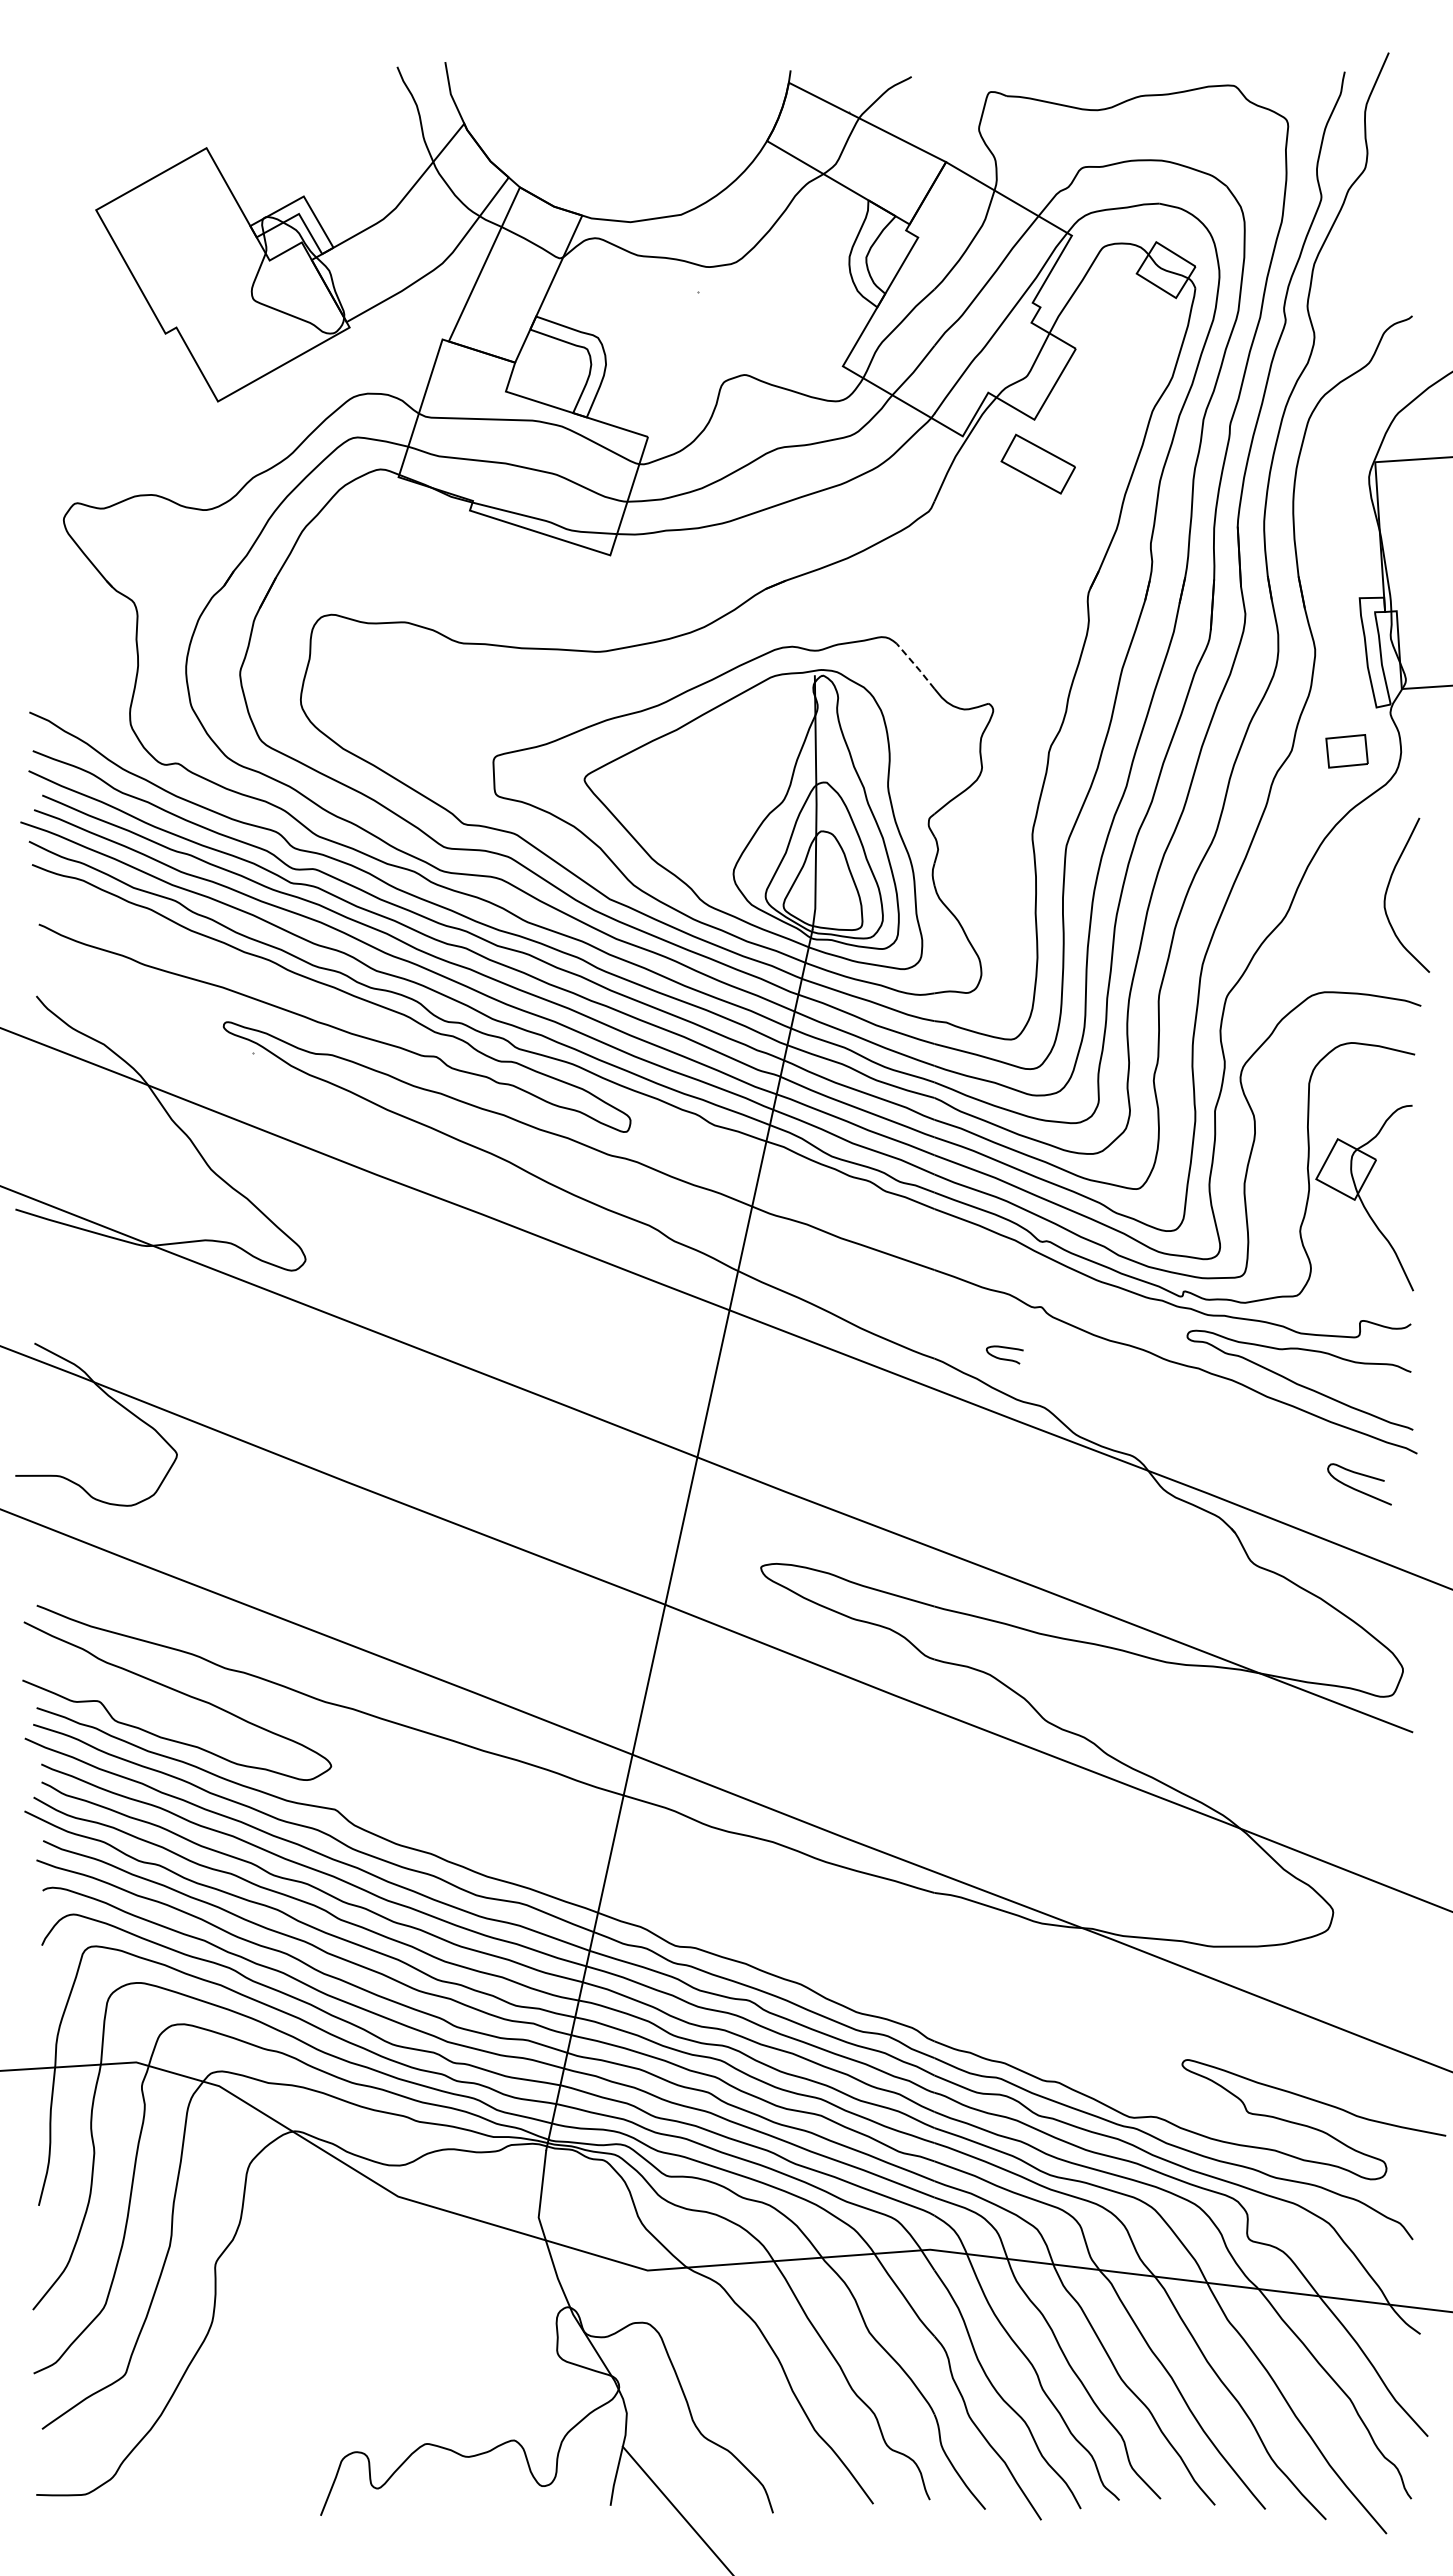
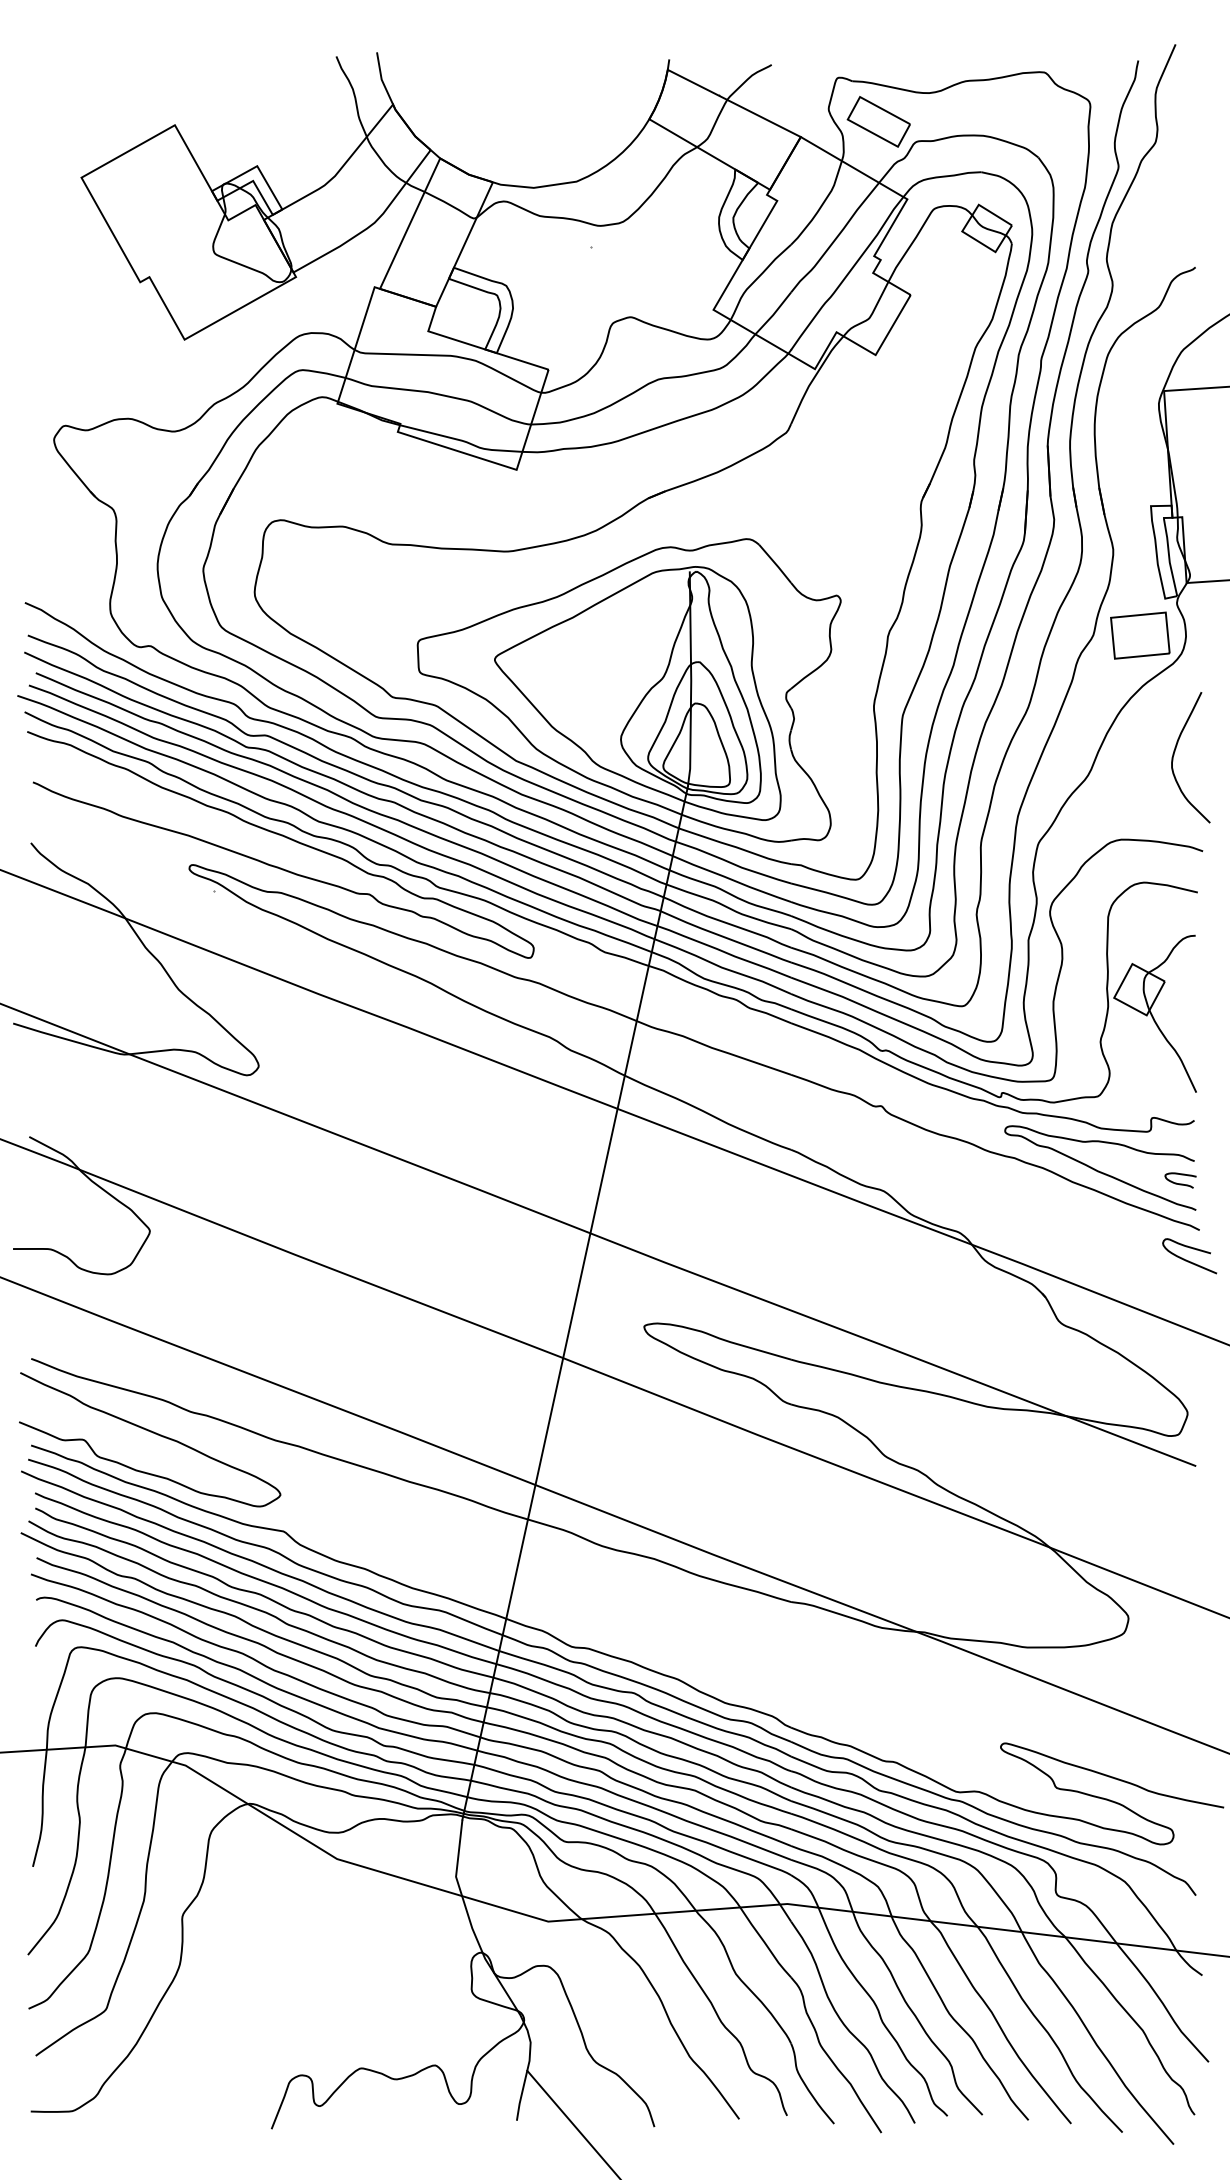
part: (1037, 463) -> (878, 121), moved
line: (915, 666) -> (774, 563), dashed -> solid
part: (1346, 751) -> (1139, 635), size x1.67
curve: (1004, 1358) -> (1180, 1183), moved
curve: (1358, 1489) -> (1188, 1260), moved

